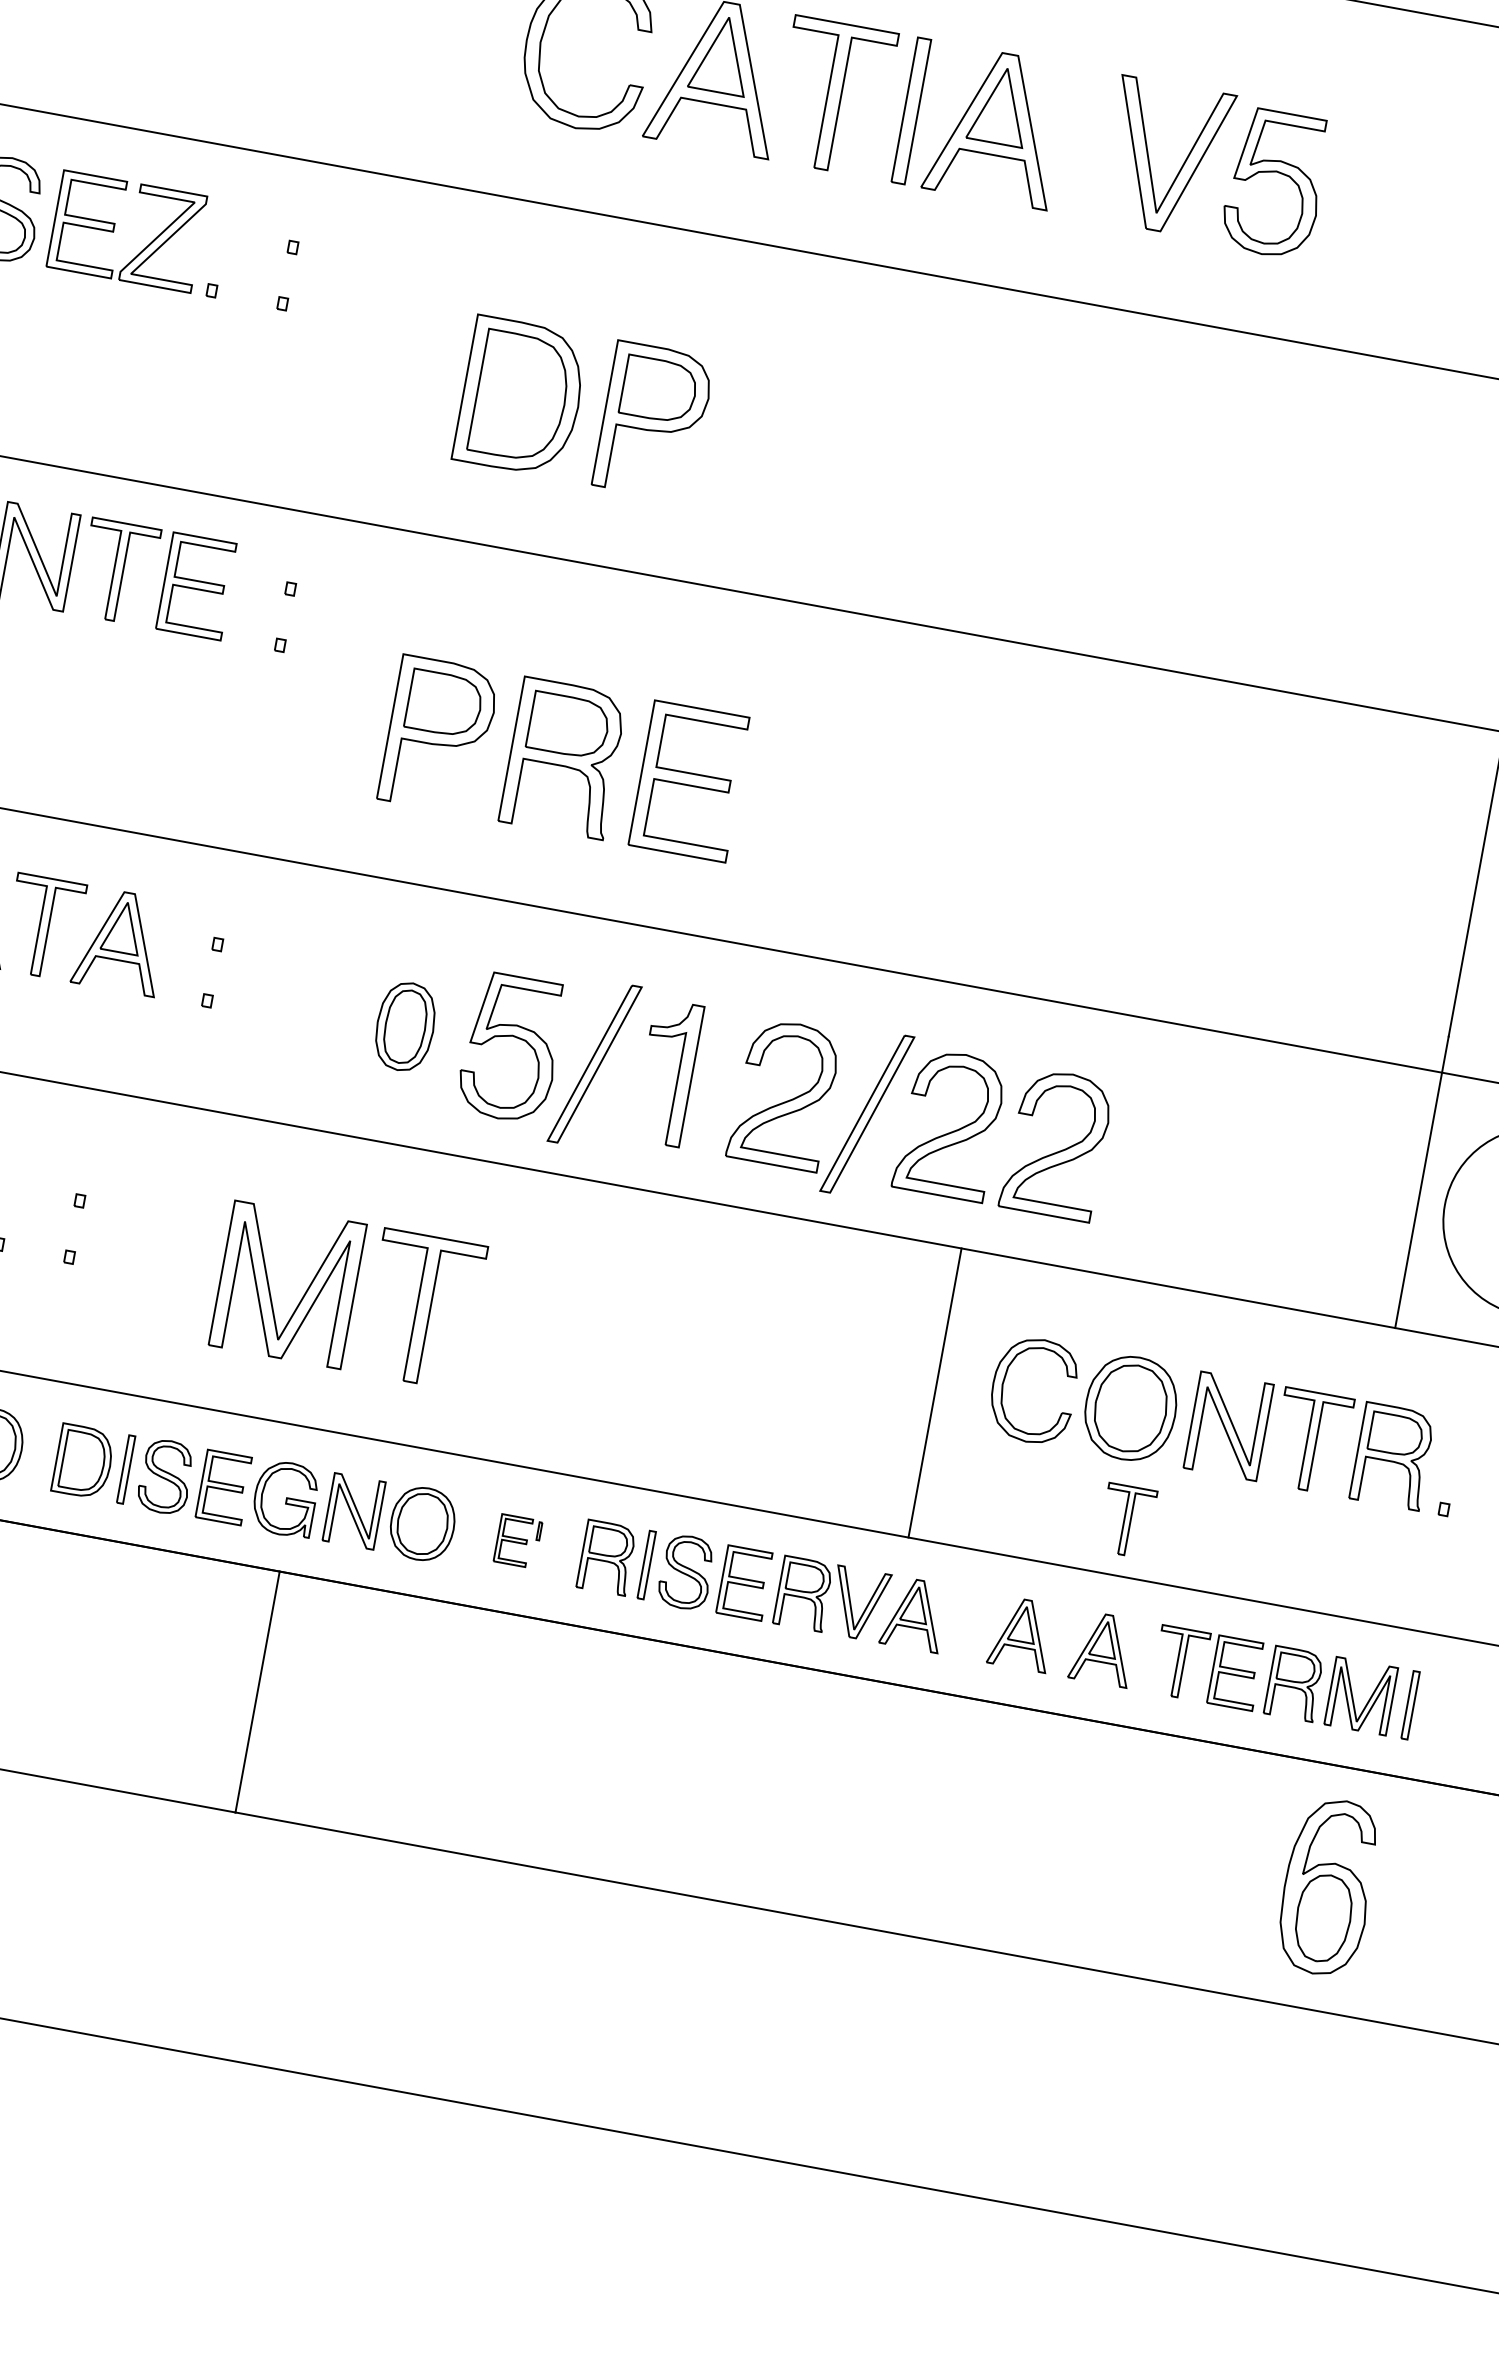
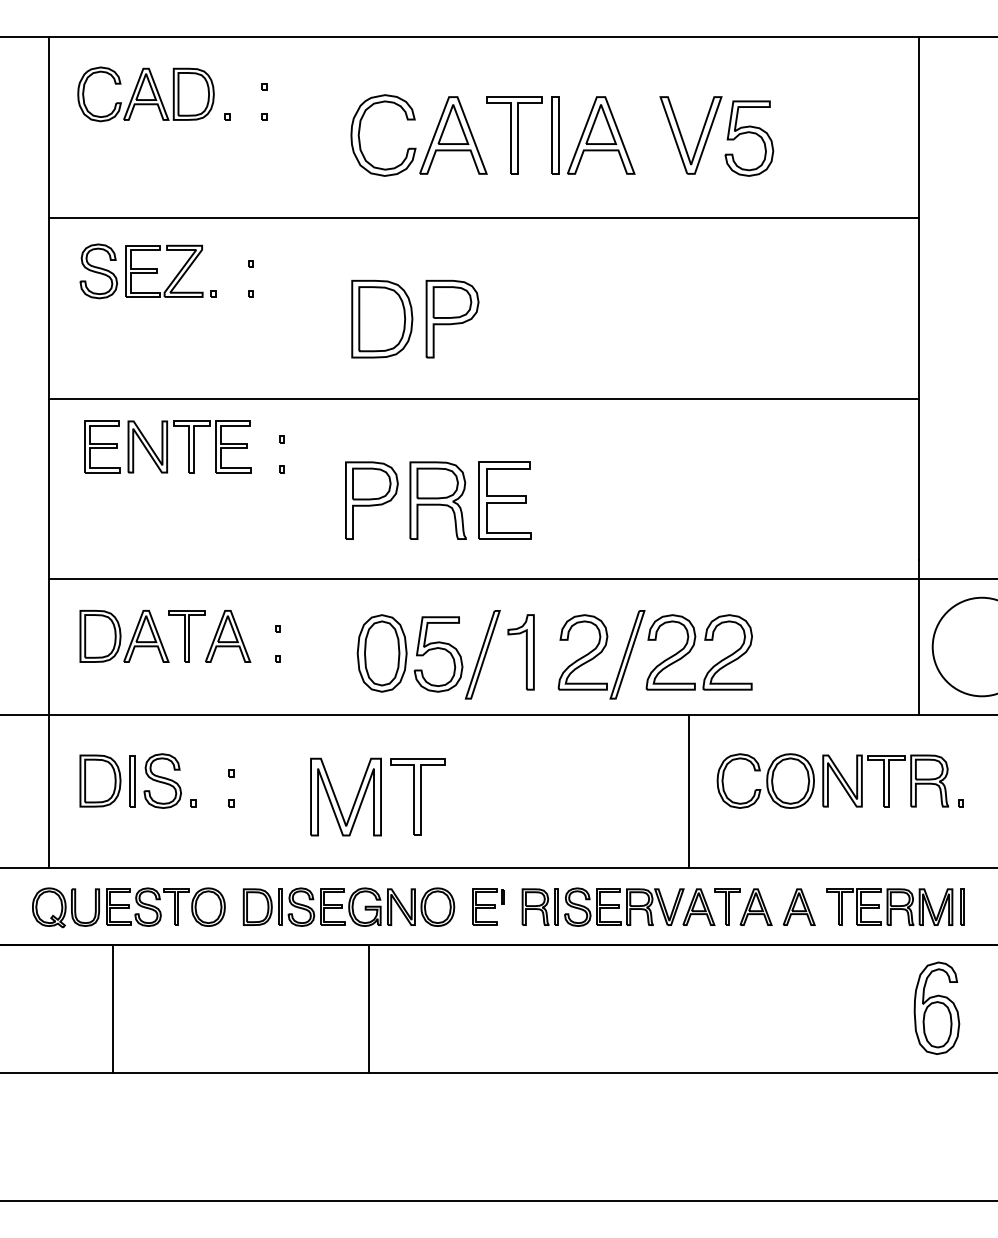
part: (404, 1026) -> (381, 653), size x1.67
part: (1127, 1519) -> (727, 906), moved
part: (518, 1540) -> (488, 906), size x1.43

